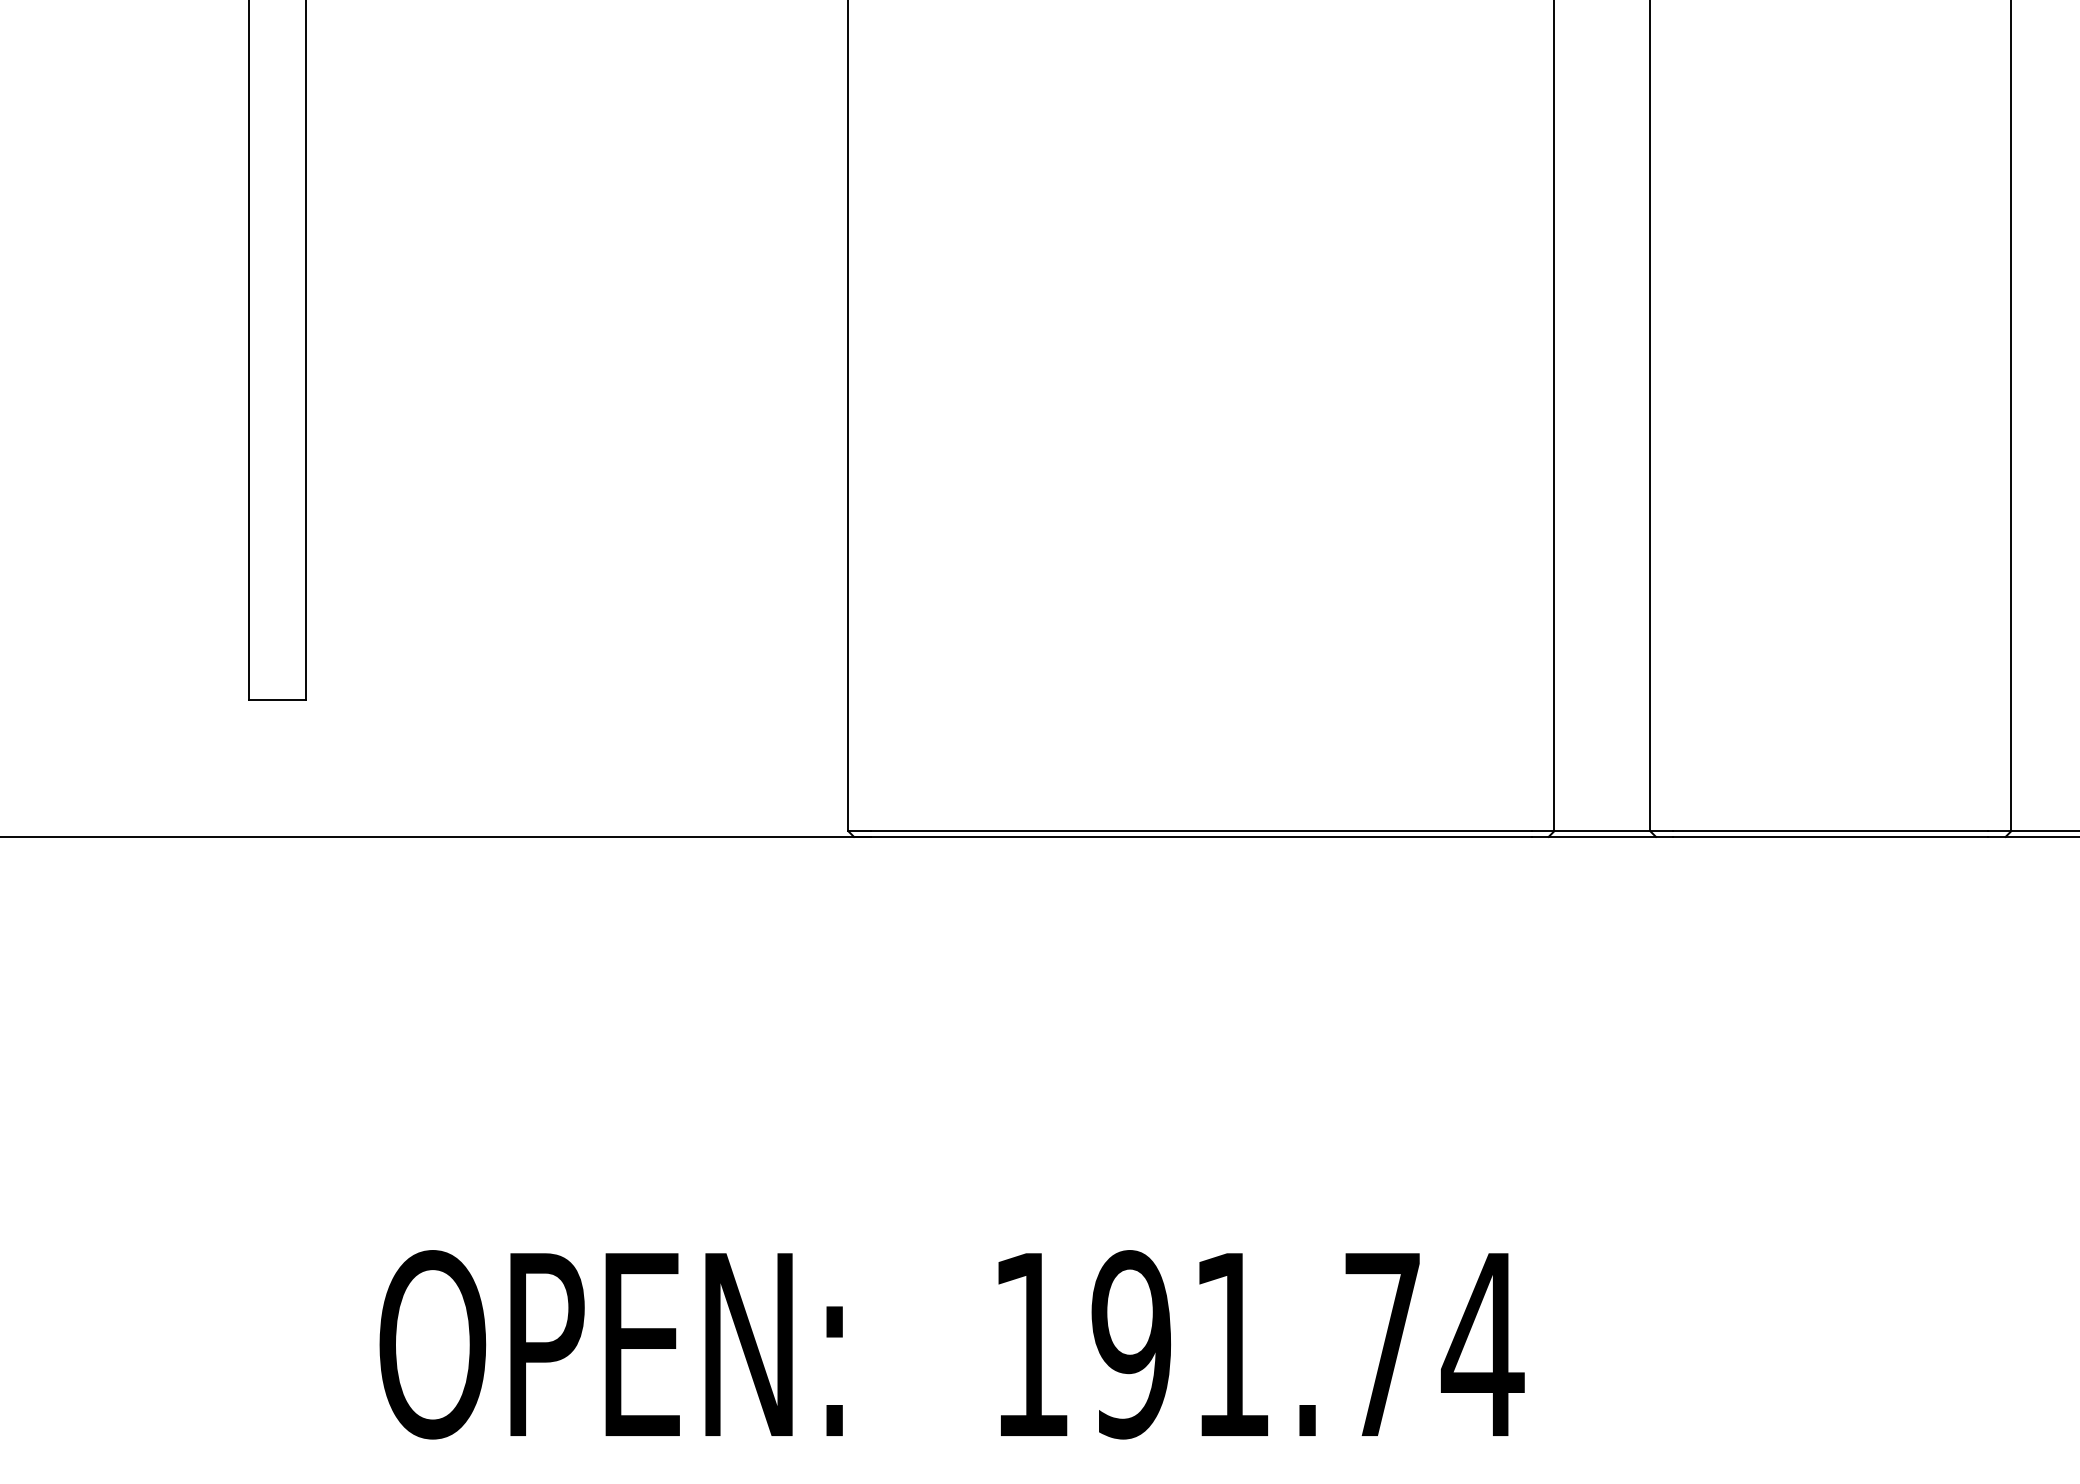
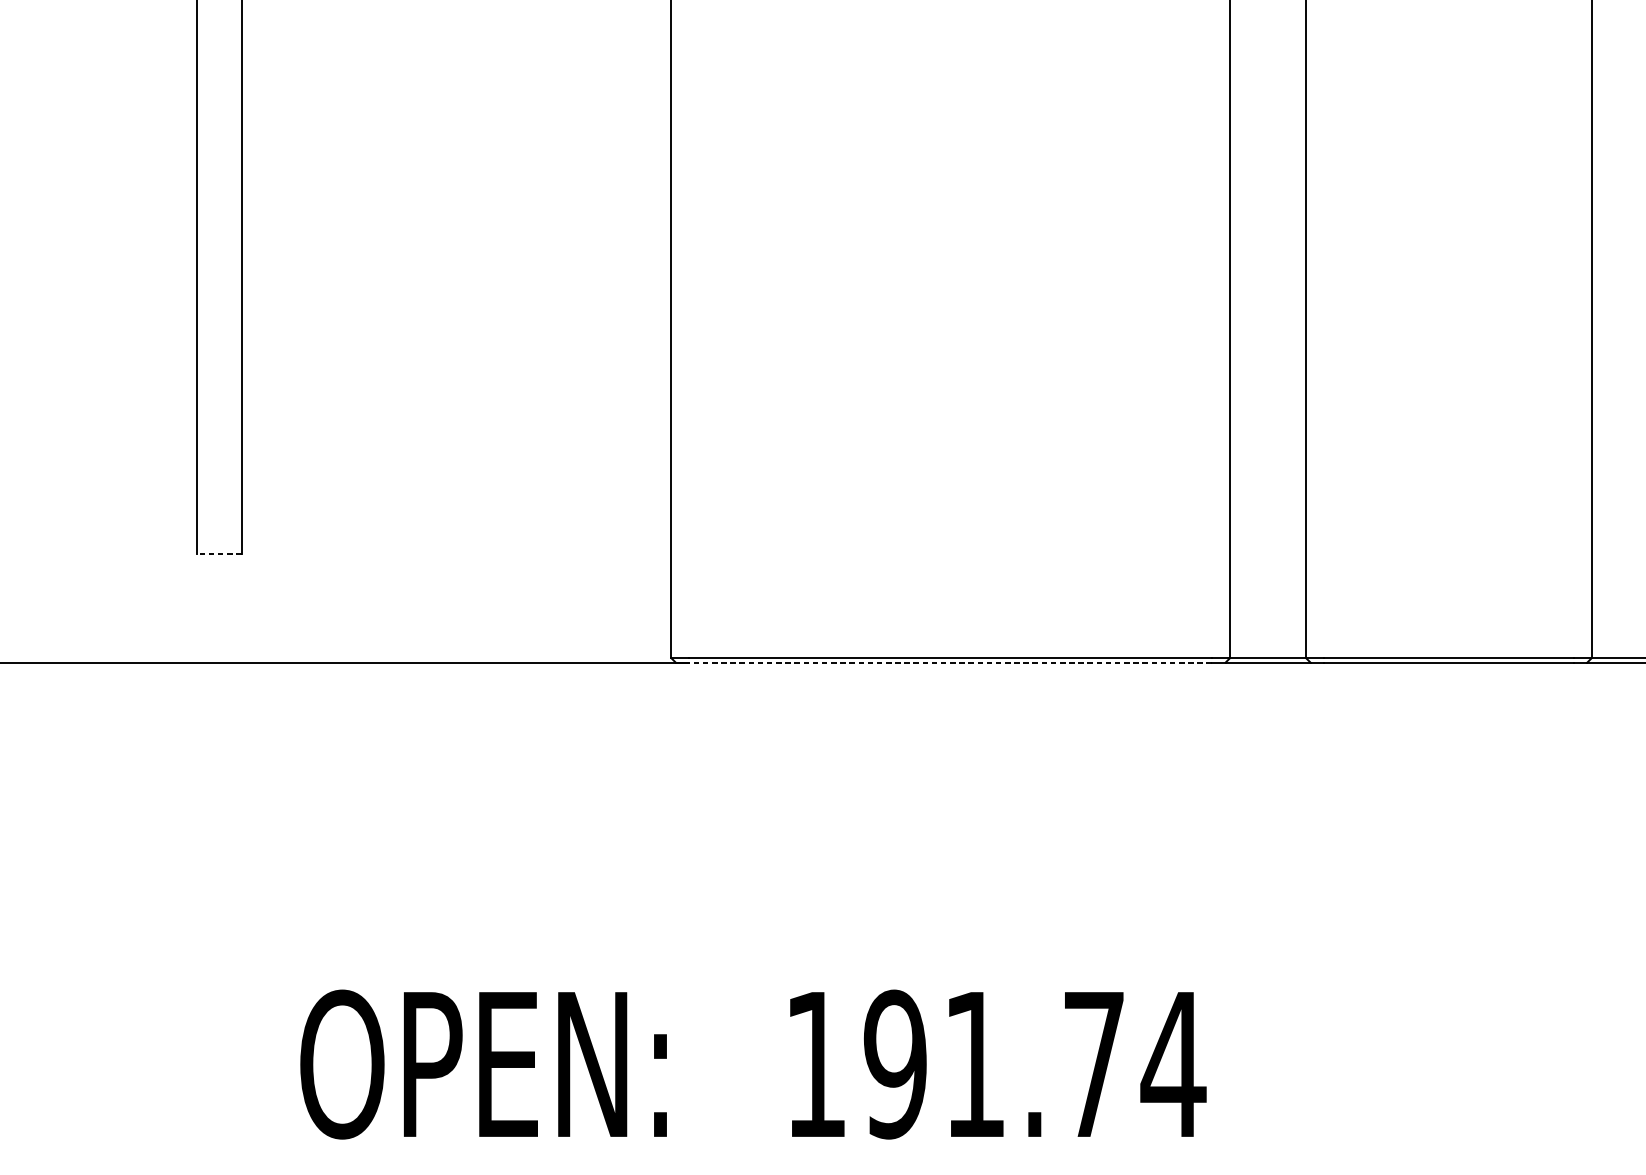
line: (277, 699) -> (219, 553), solid -> dashed
line: (1200, 836) -> (950, 662), solid -> dashed

